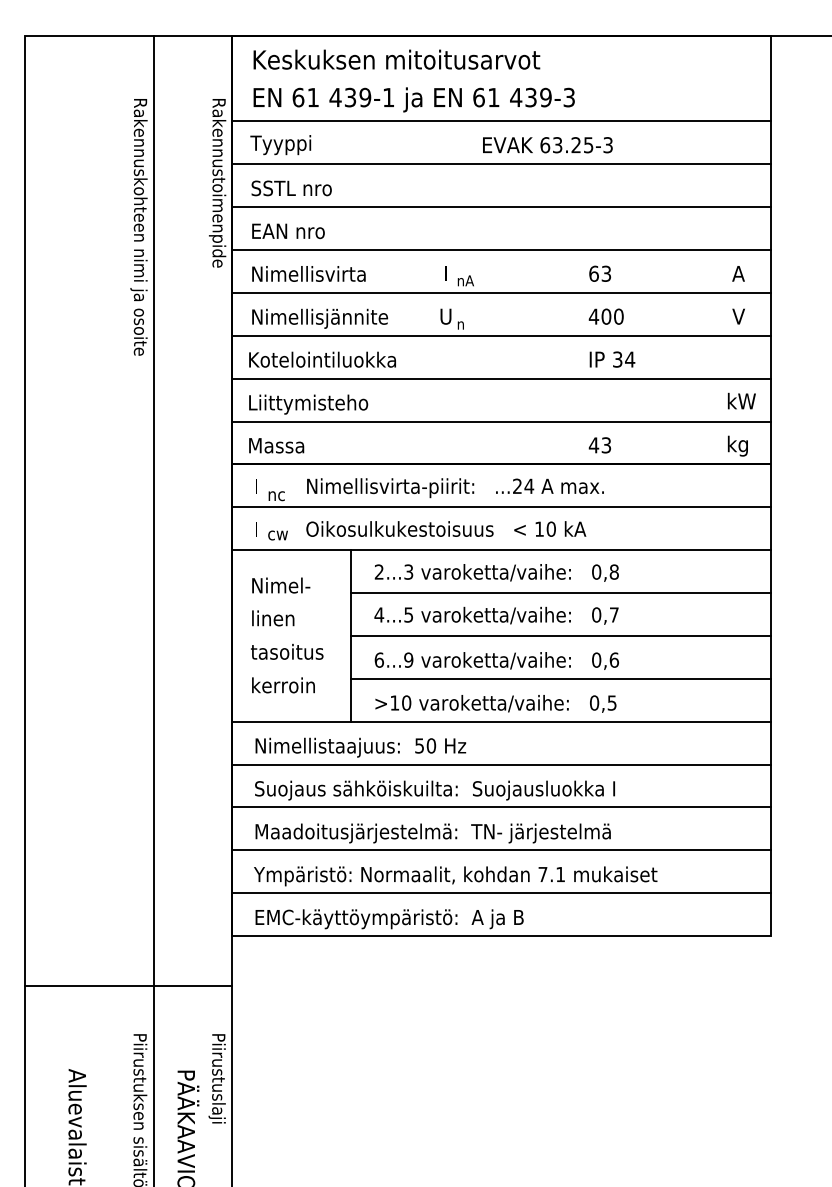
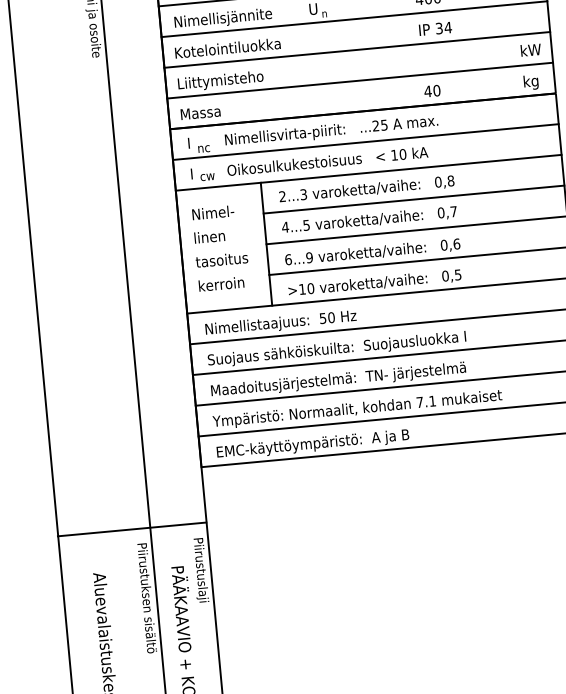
text: (606, 445) -> (436, 90), 43 -> 40
text: (529, 486) -> (384, 125), ...24 -> ...25
line: (127, 986) -> (131, 529), moved

